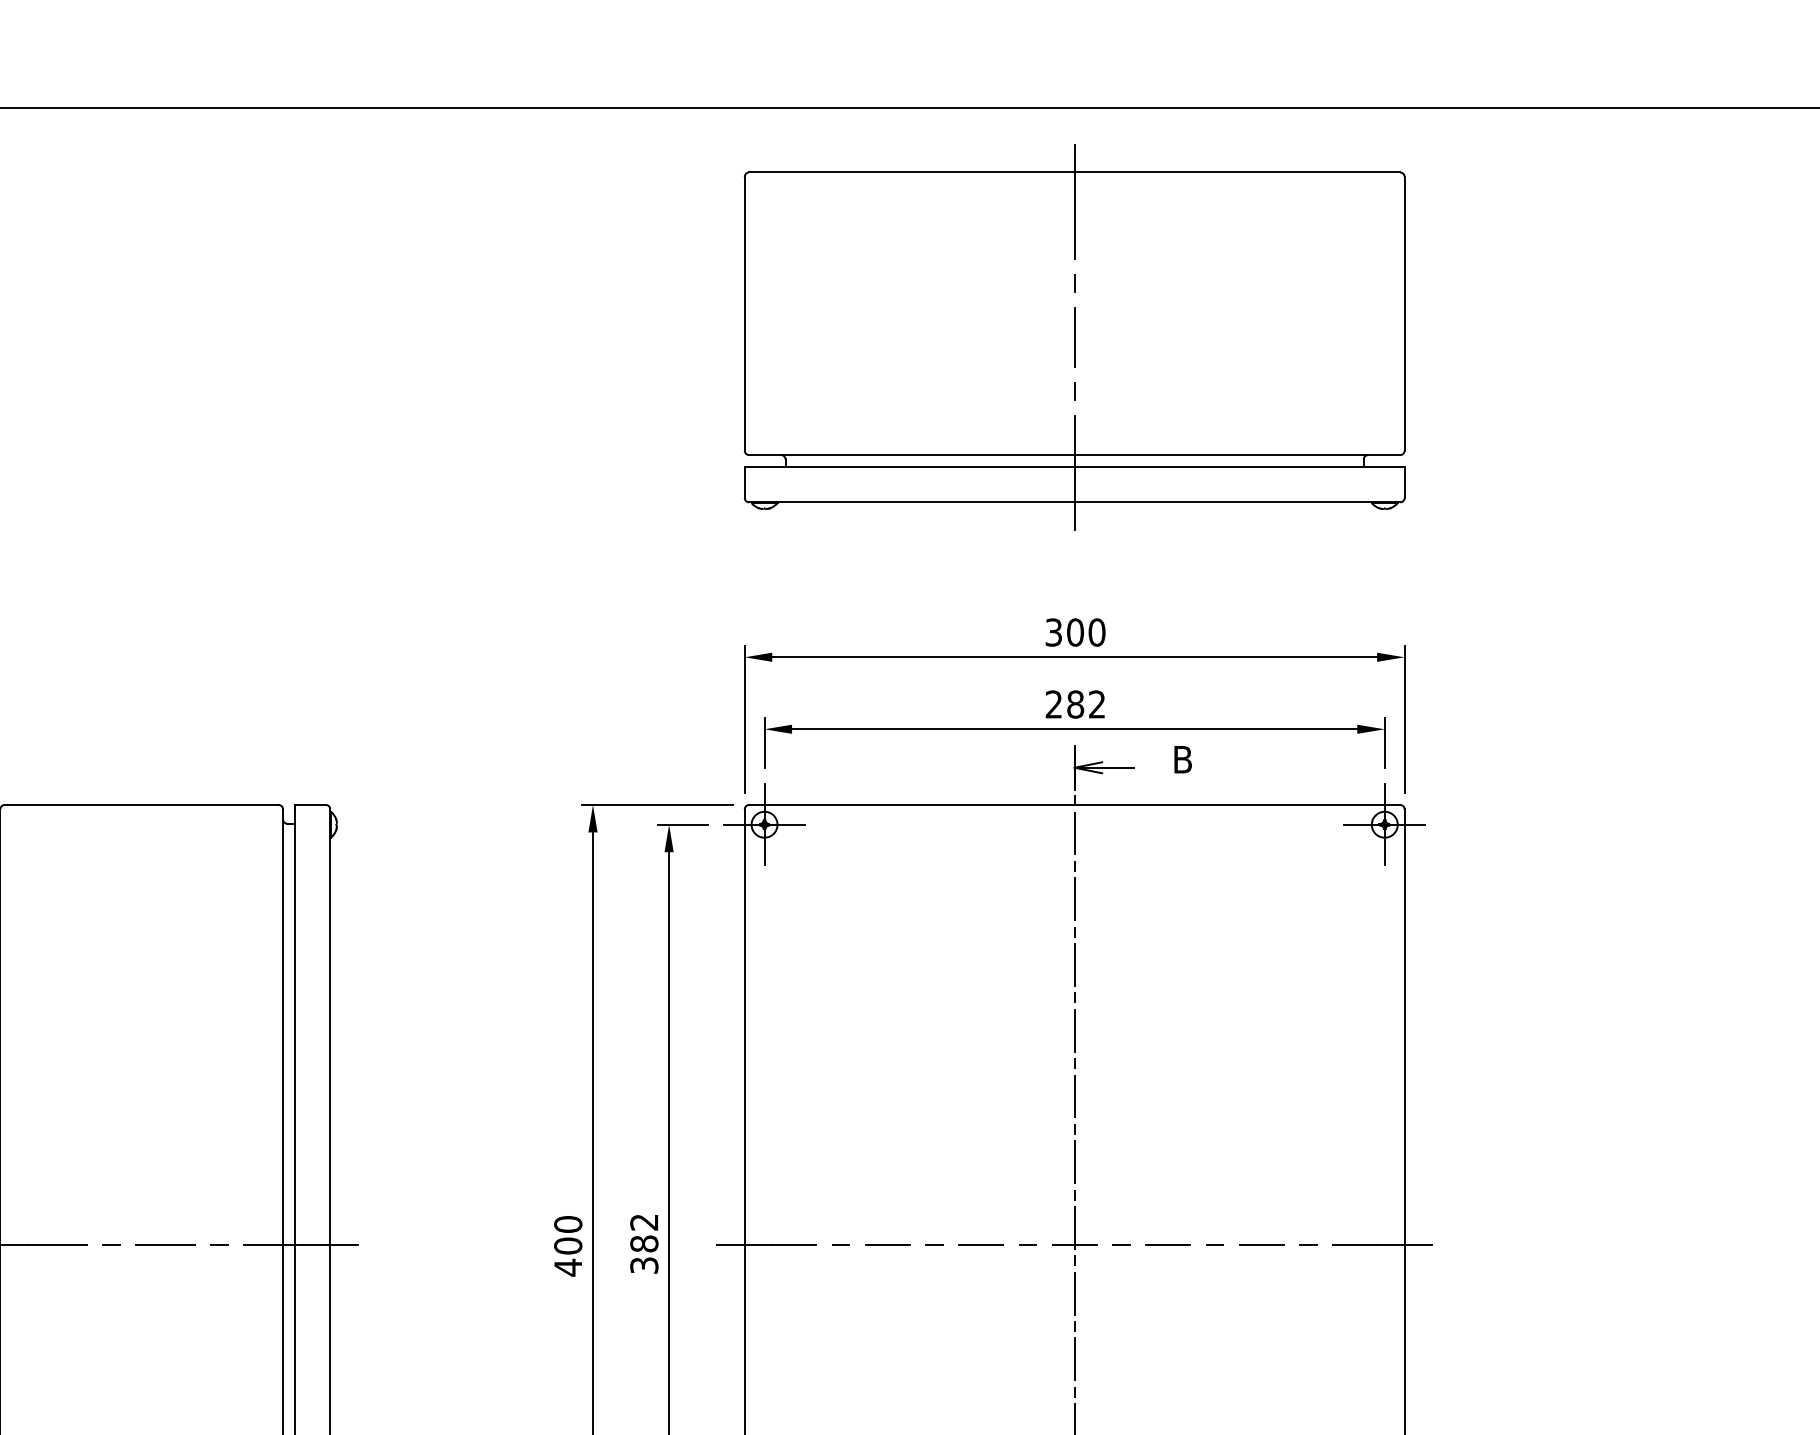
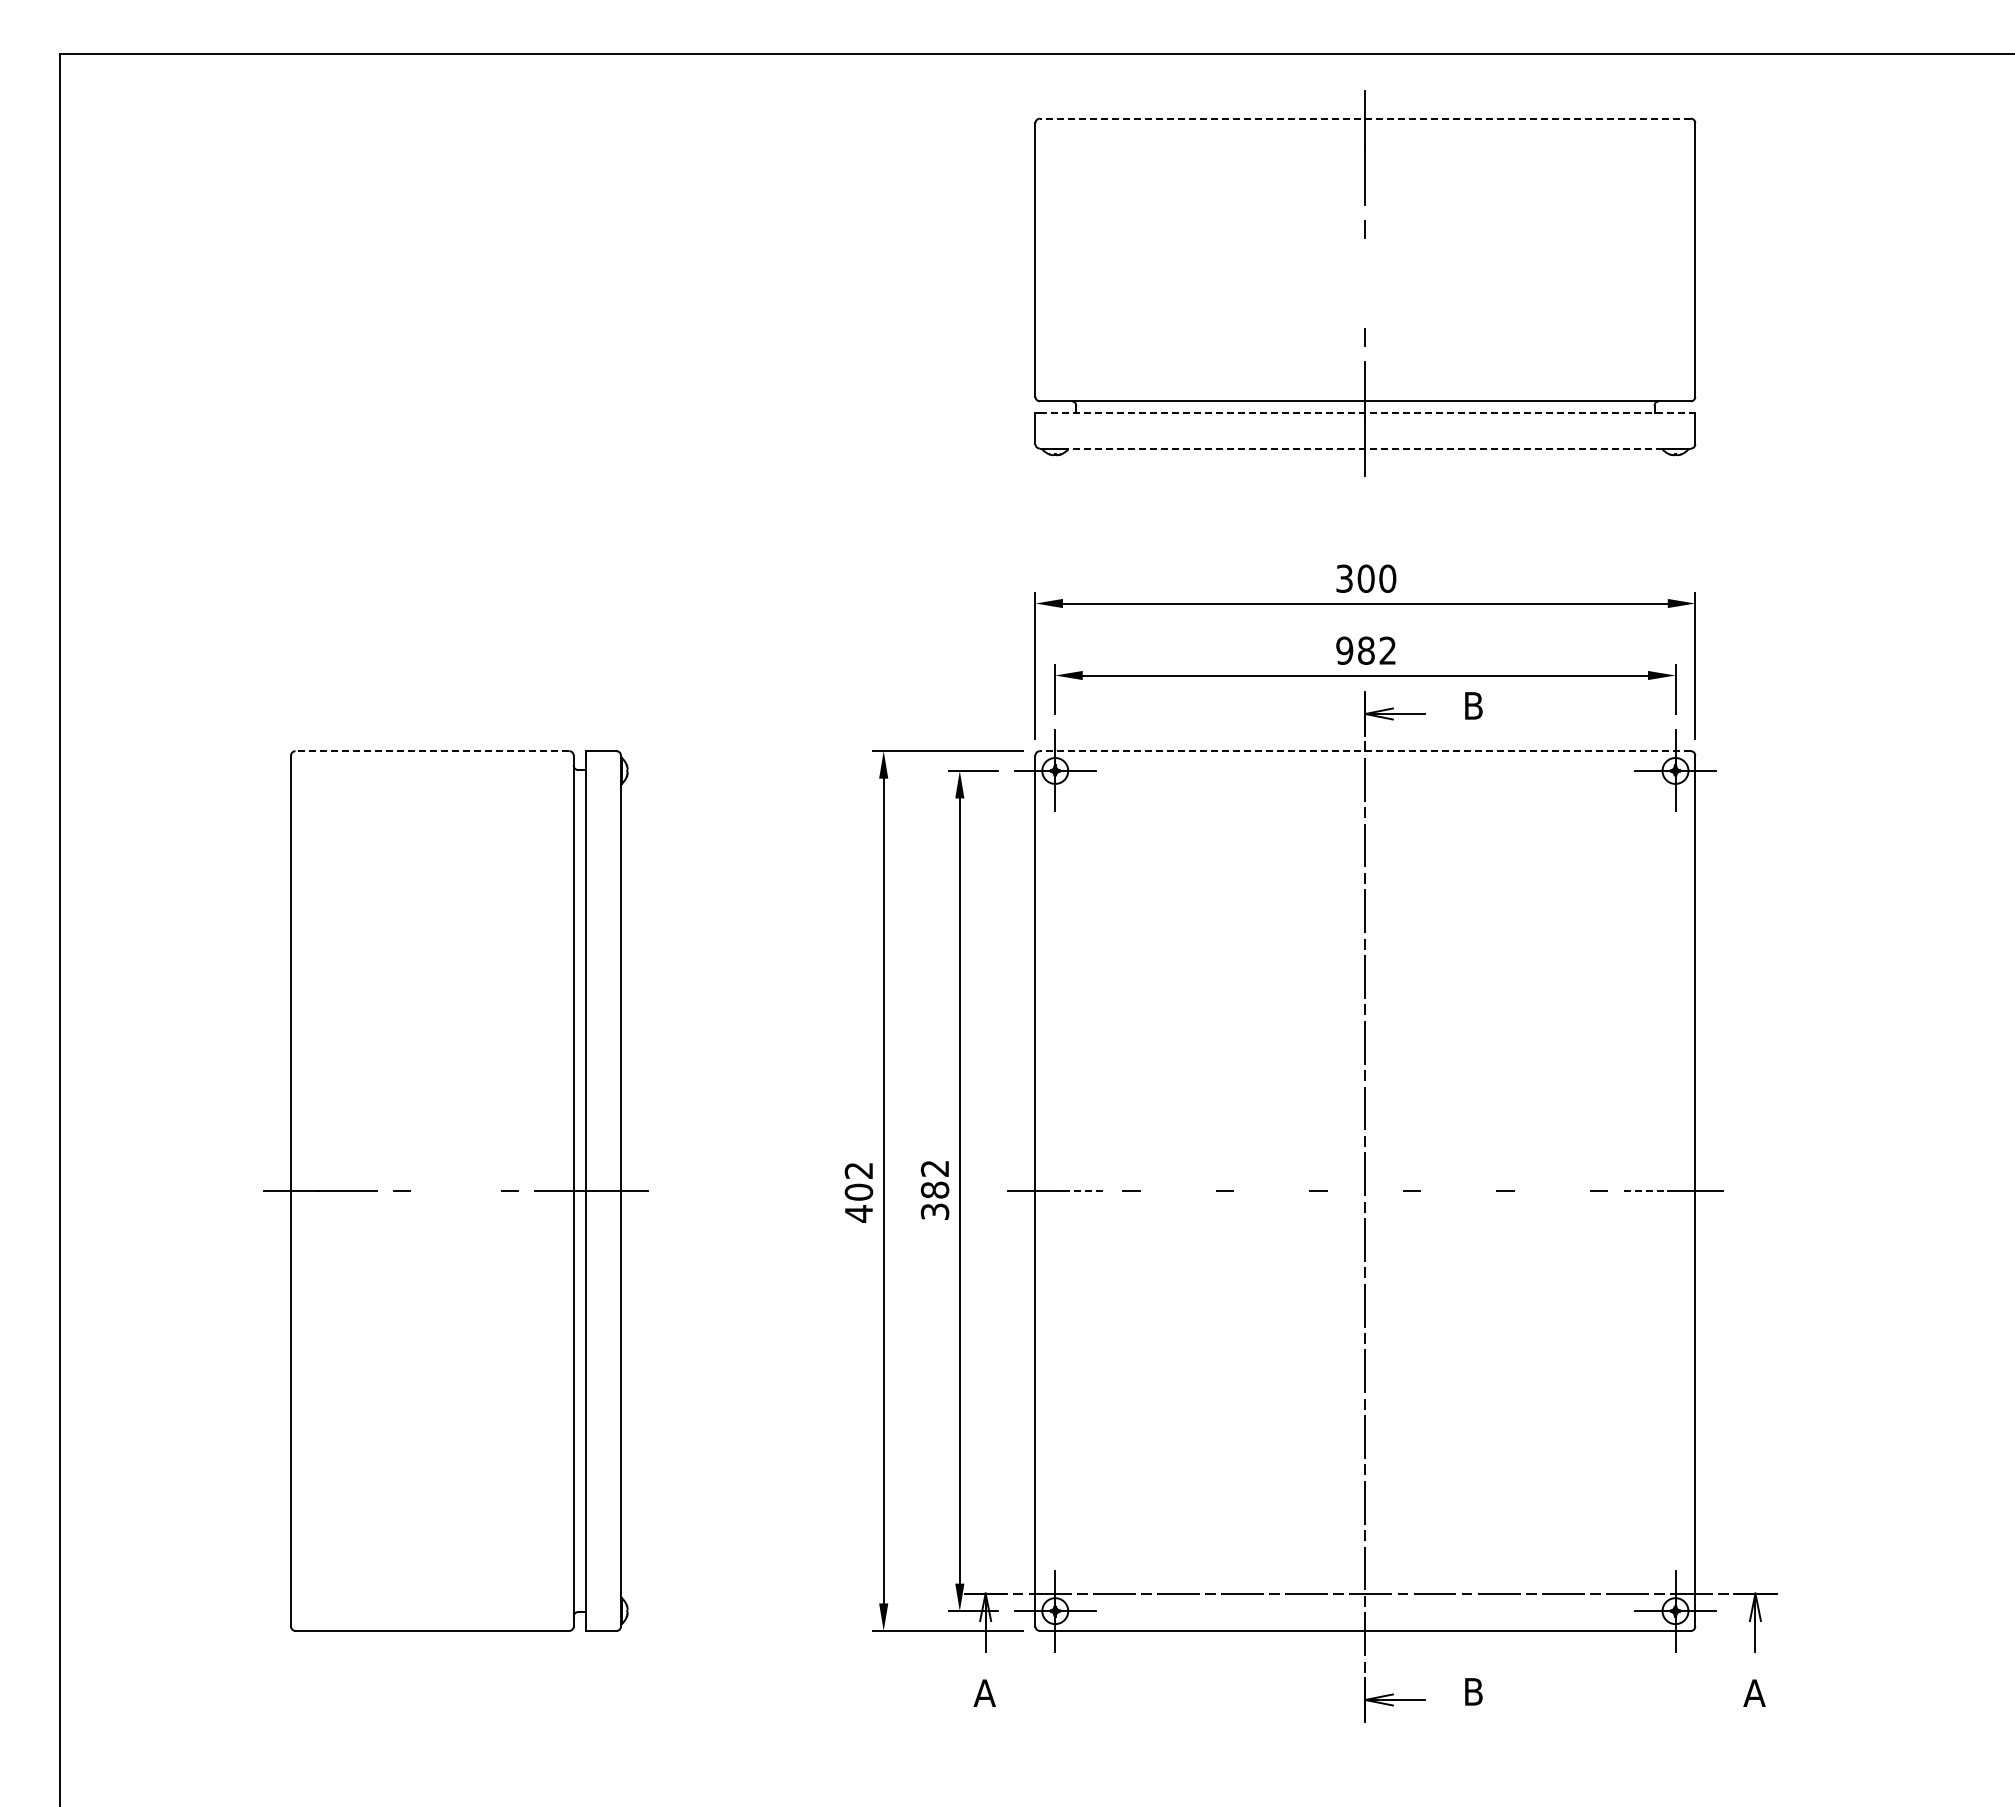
line: (1074, 172) -> (1365, 118), solid -> dashed
line: (1074, 337) -> (1365, 283), removed
line: (1074, 467) -> (1365, 413), solid -> dashed
line: (1074, 502) -> (1365, 448), solid -> dashed
text: (1053, 704) -> (1344, 650), 282 -> 982
line: (141, 805) -> (432, 751), solid -> dashed
line: (1074, 805) -> (1365, 751), solid -> dashed
text: (567, 1224) -> (858, 1170), 400 -> 402
line: (980, 1244) -> (1271, 1190), removed
line: (164, 1245) -> (455, 1191), removed
line: (793, 1245) -> (1084, 1191), solid -> dashed
line: (887, 1245) -> (1178, 1191), removed
line: (1074, 1245) -> (1365, 1191), removed
line: (1167, 1245) -> (1458, 1191), removed
line: (1261, 1245) -> (1552, 1191), removed
line: (1354, 1245) -> (1645, 1191), solid -> dashed

